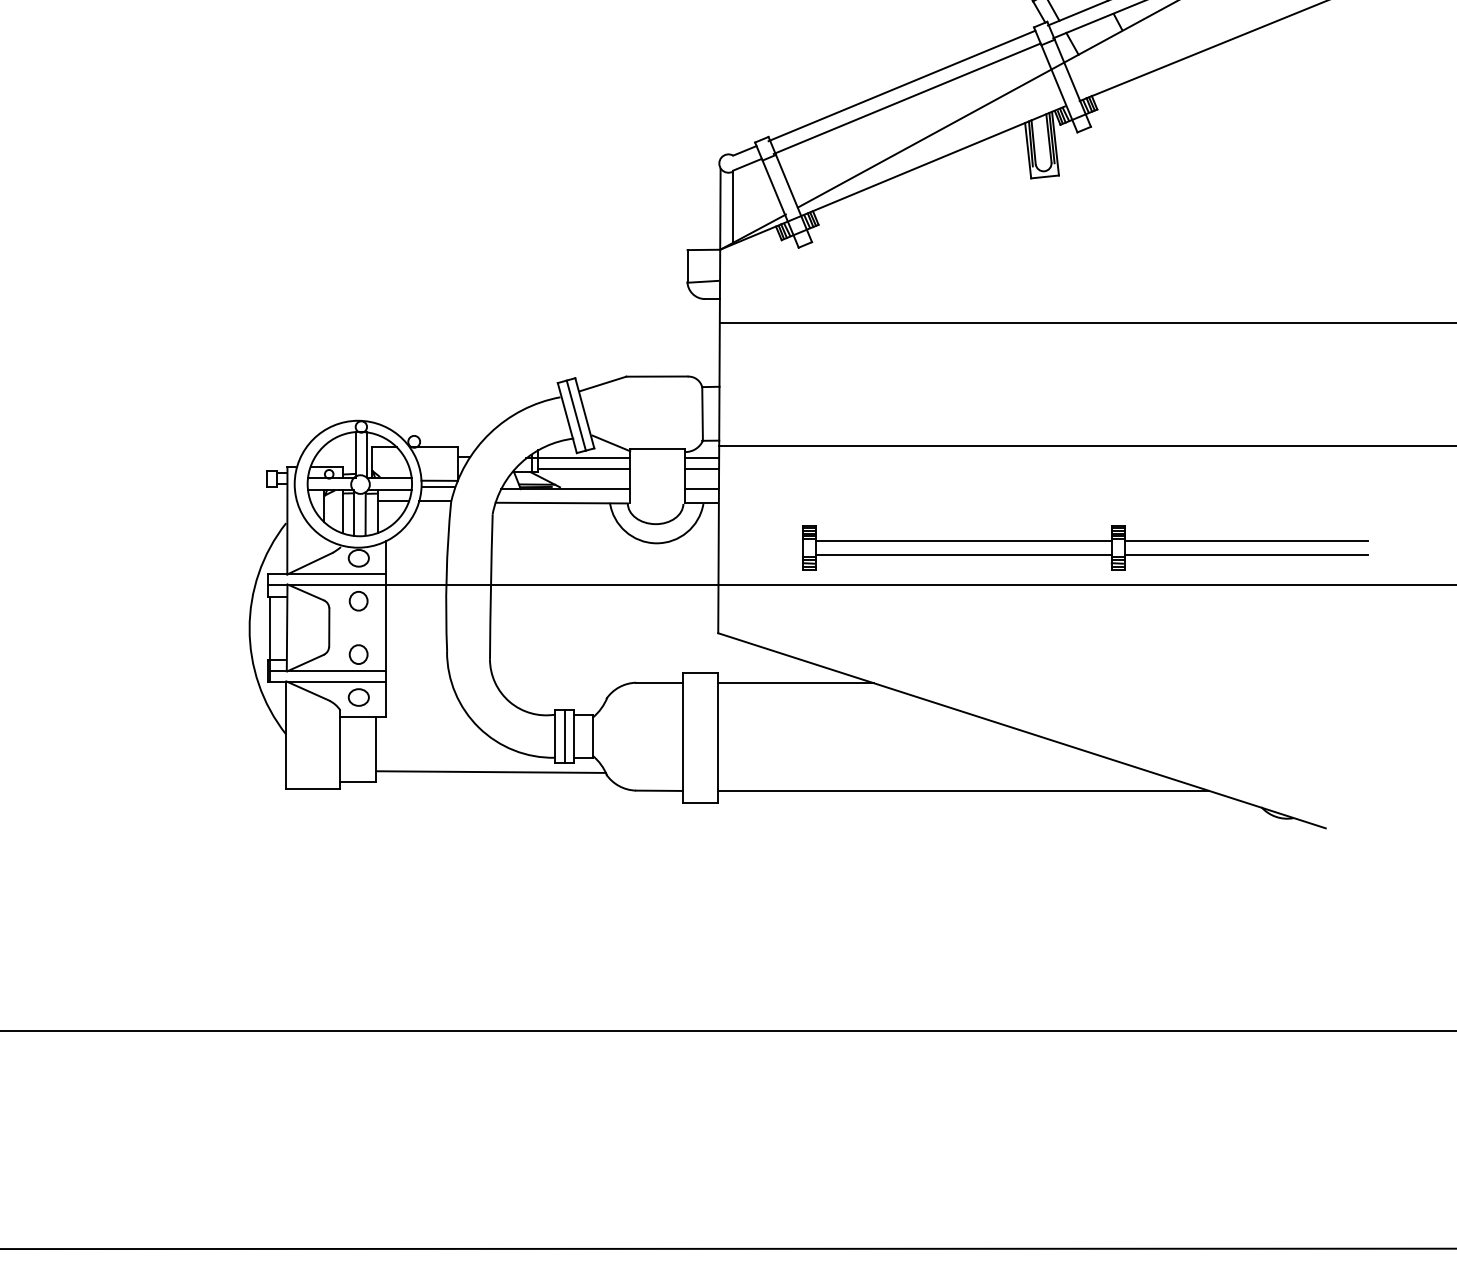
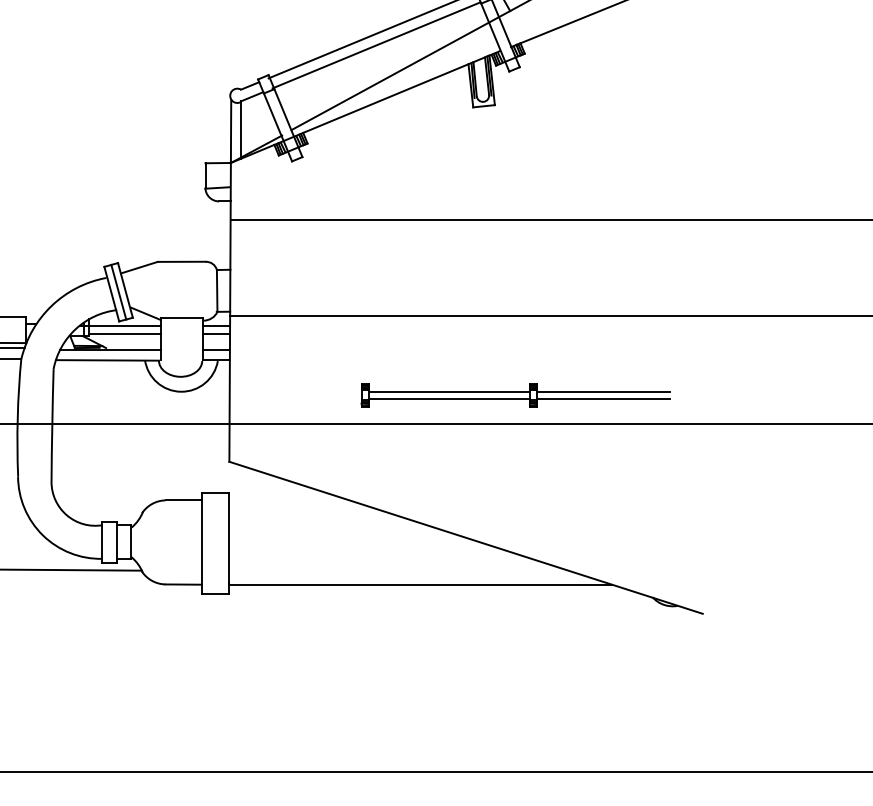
part: (1085, 547) -> (515, 394), size x0.7
line: (796, 683) -> (290, 500), removed
line: (564, 736) -> (109, 542), removed

